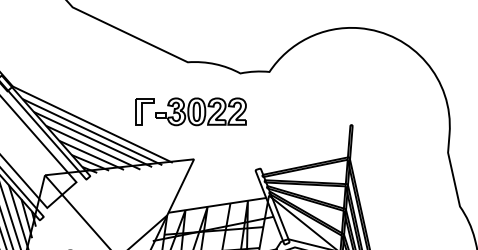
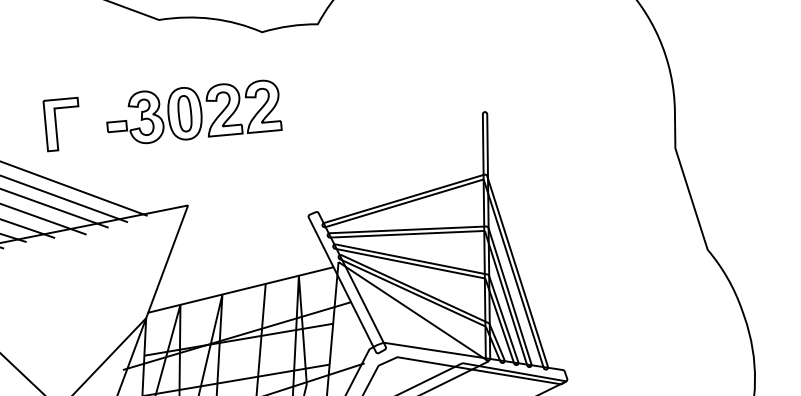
part: (144, 111) -> (61, 124), moved

